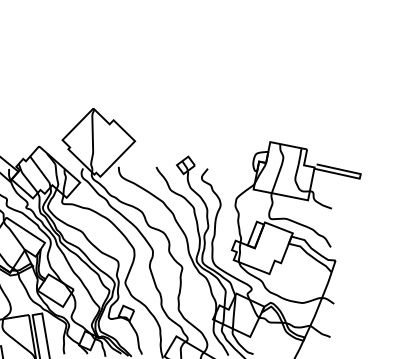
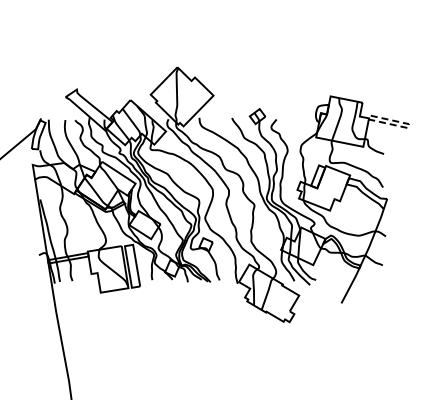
line: (360, 176) -> (408, 126), solid -> dashed

